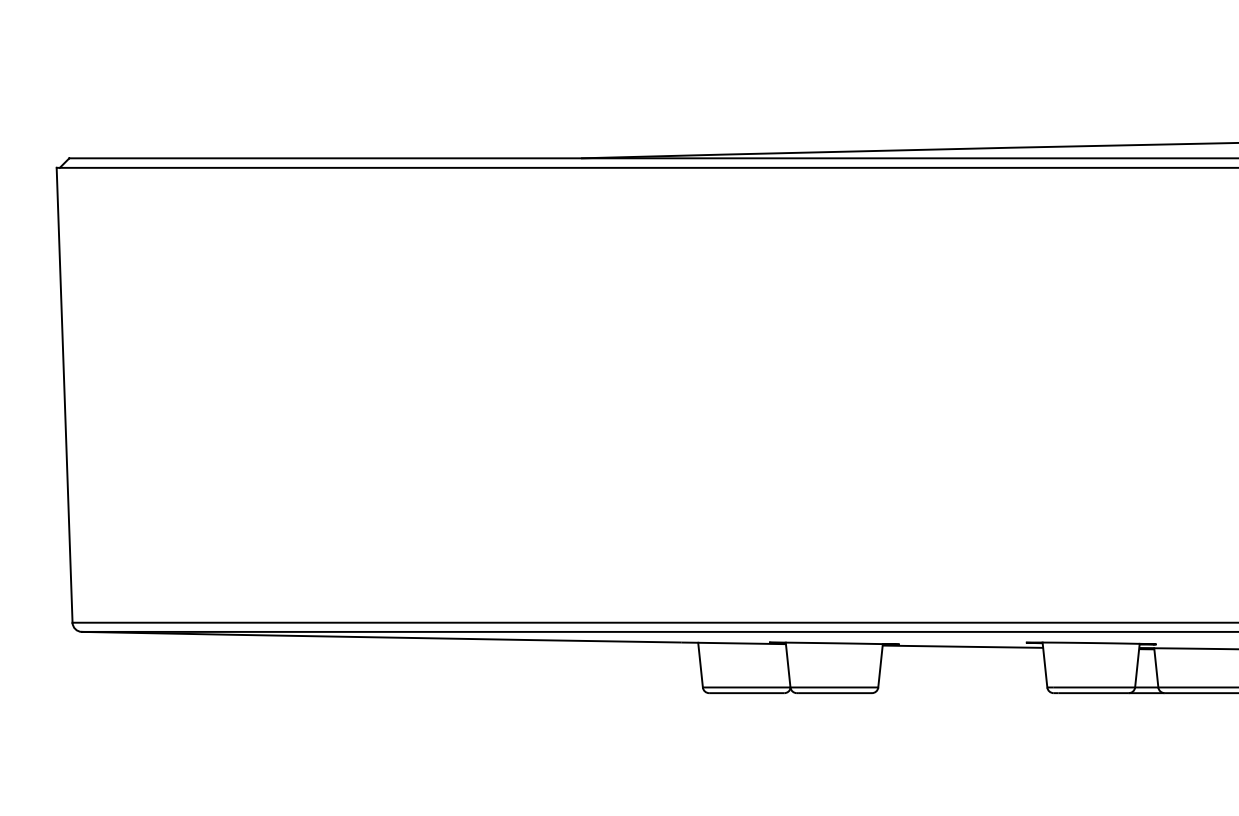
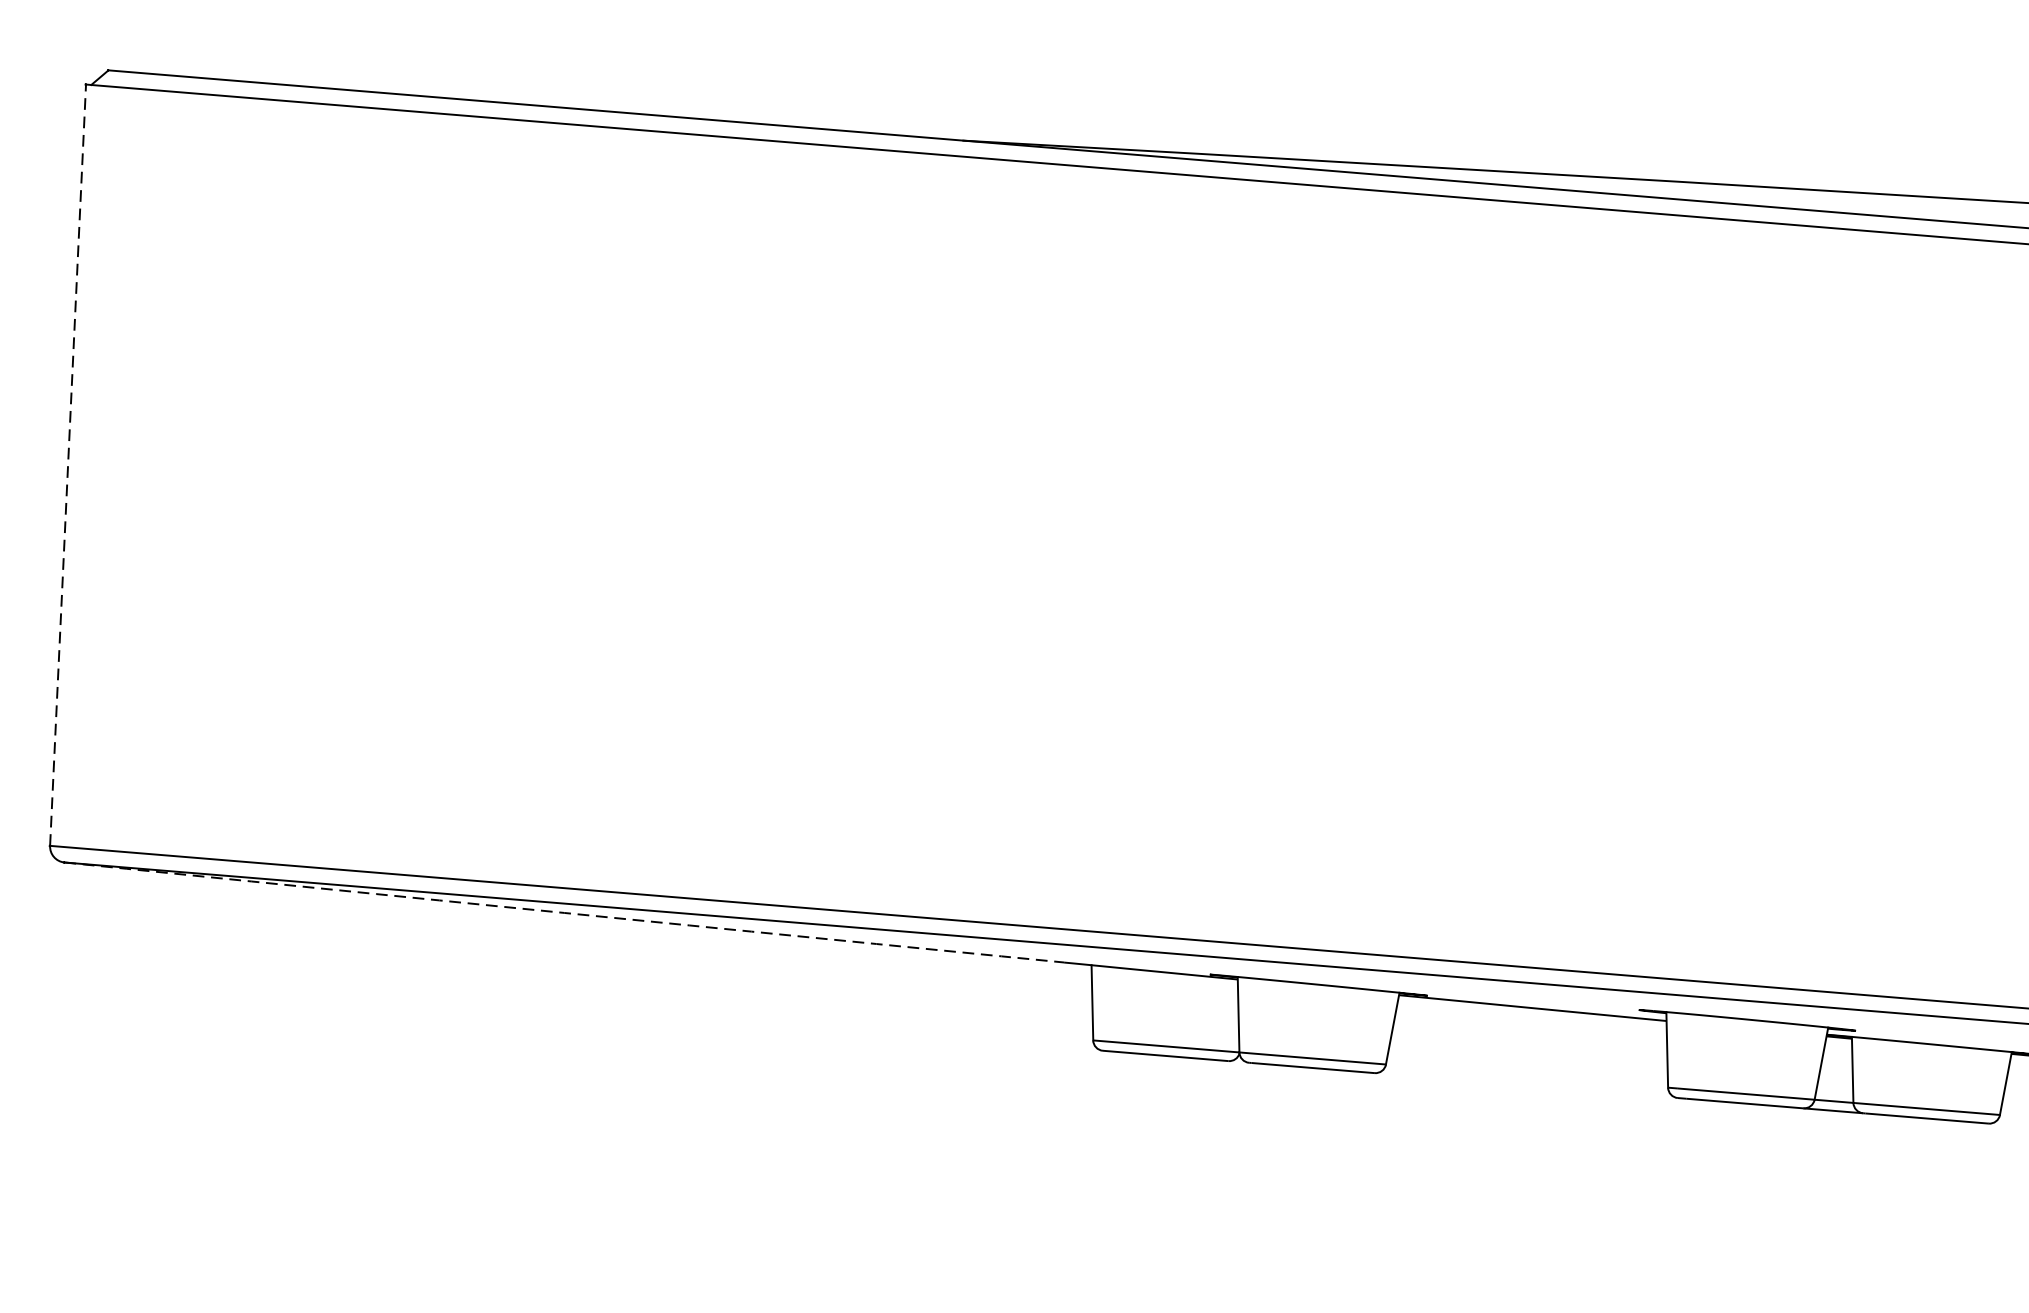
line: (64, 395) -> (67, 465), solid -> dashed
arc: (381, 637) -> (563, 912), solid -> dashed

